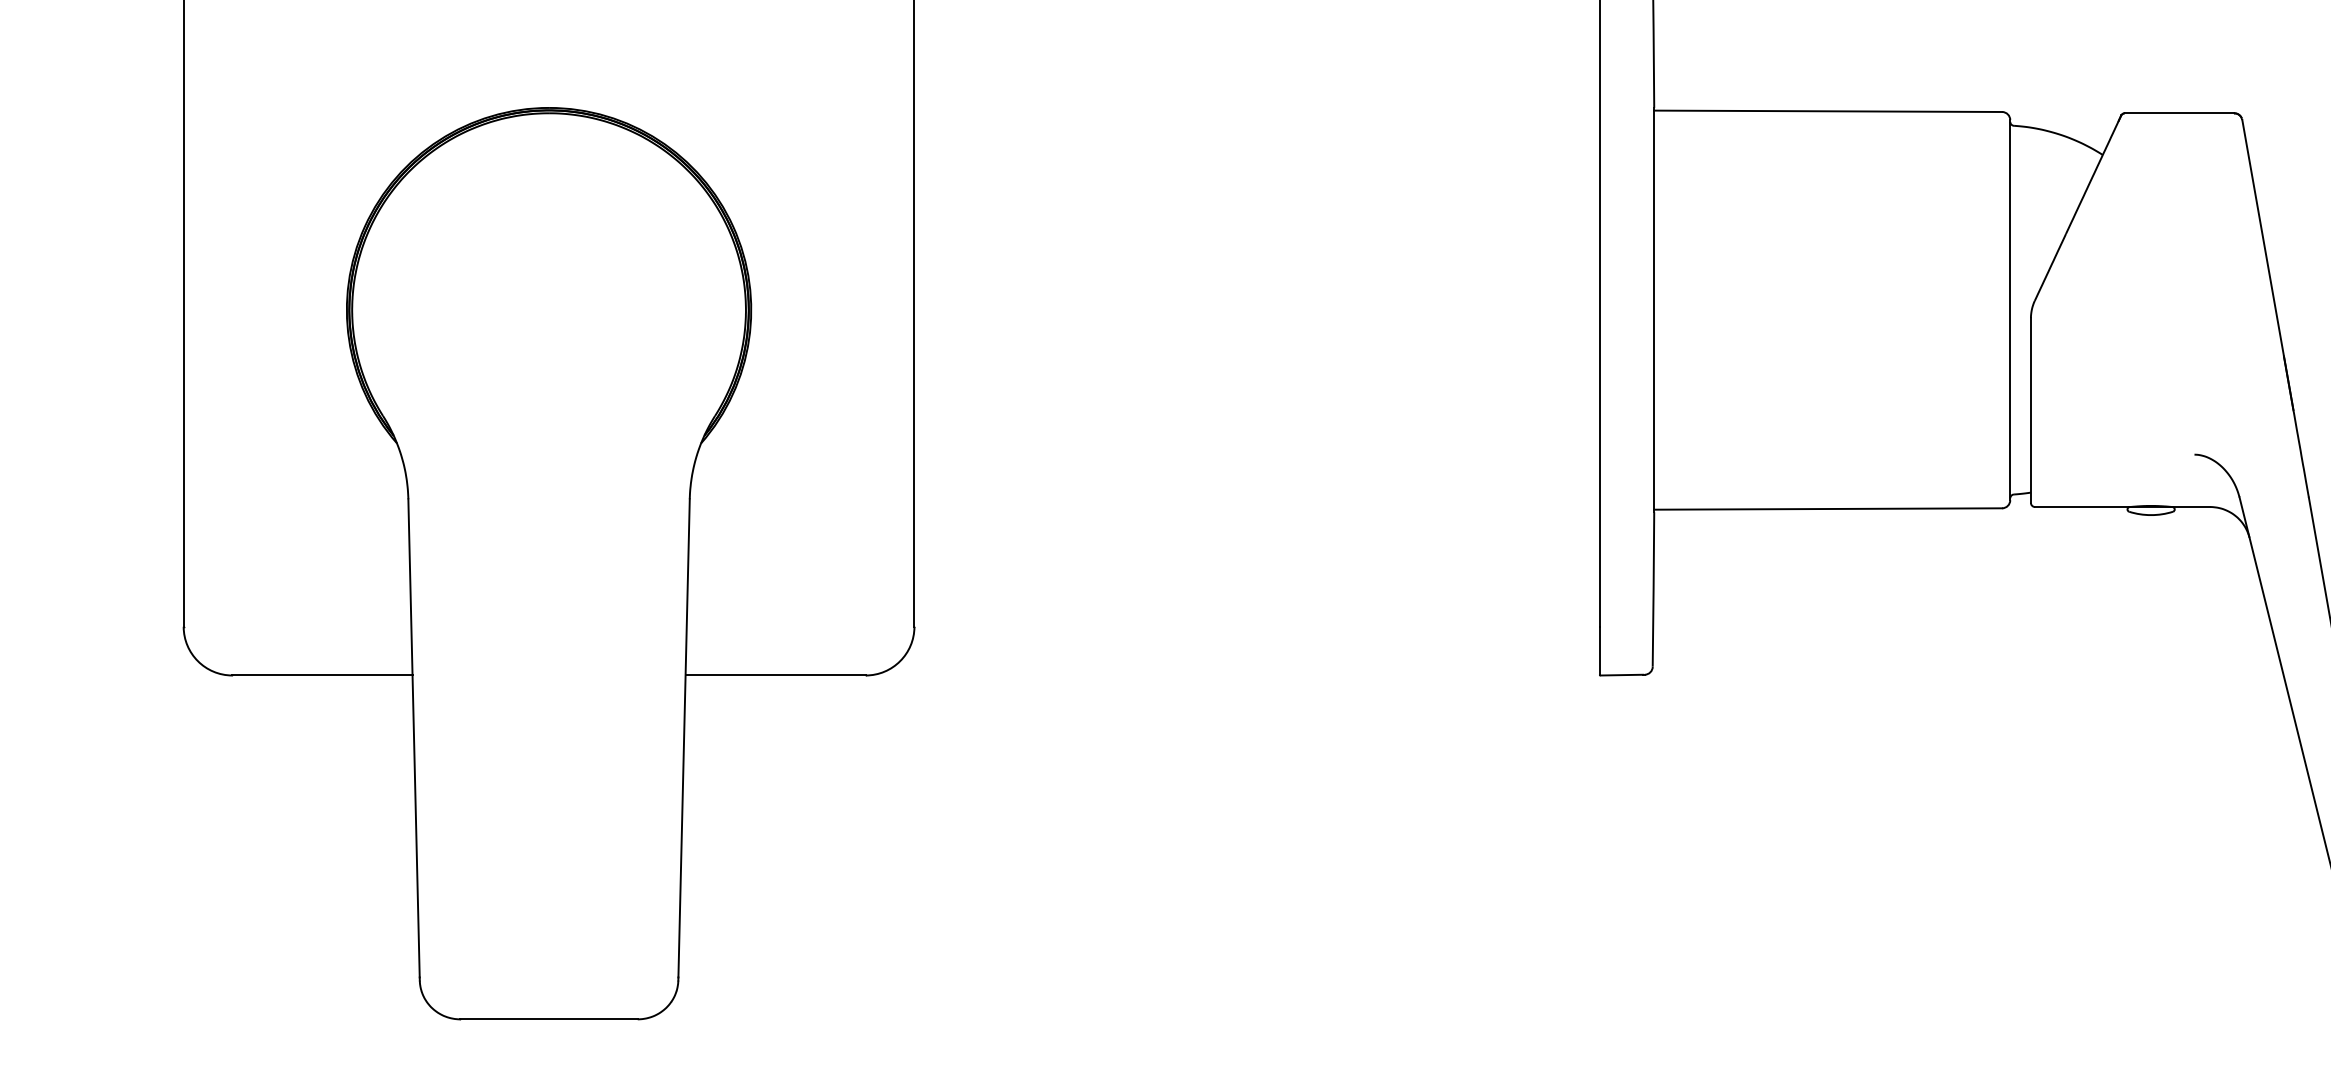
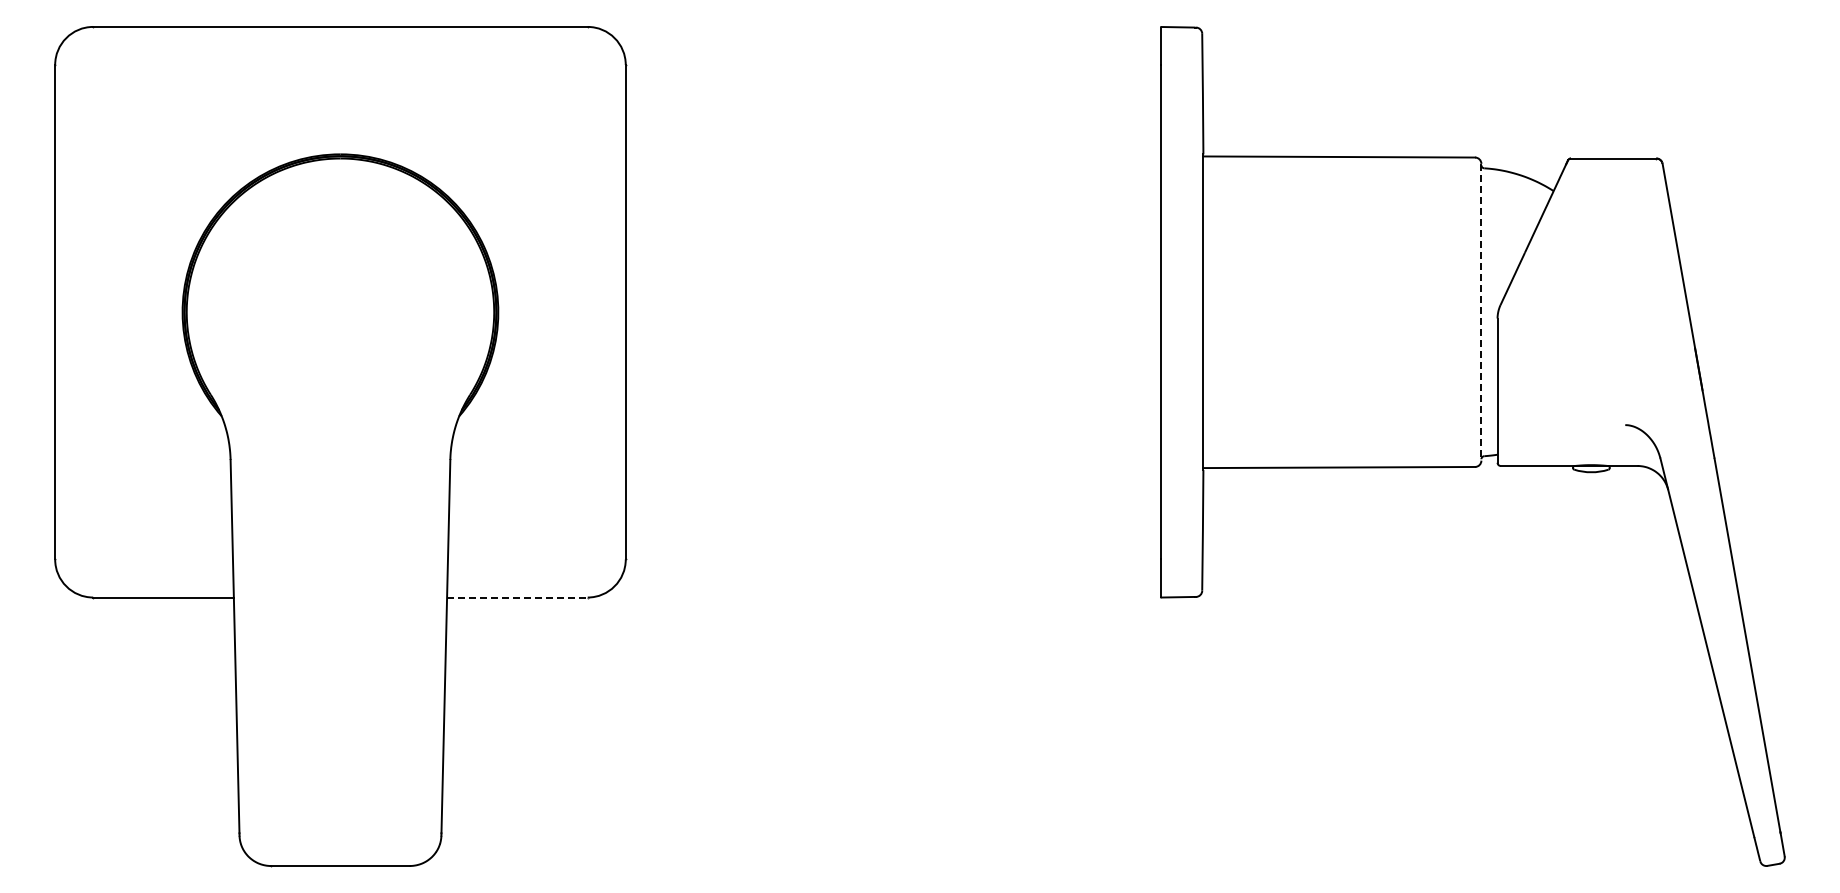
line: (2010, 310) -> (1481, 312), solid -> dashed
line: (775, 675) -> (517, 597), solid -> dashed

